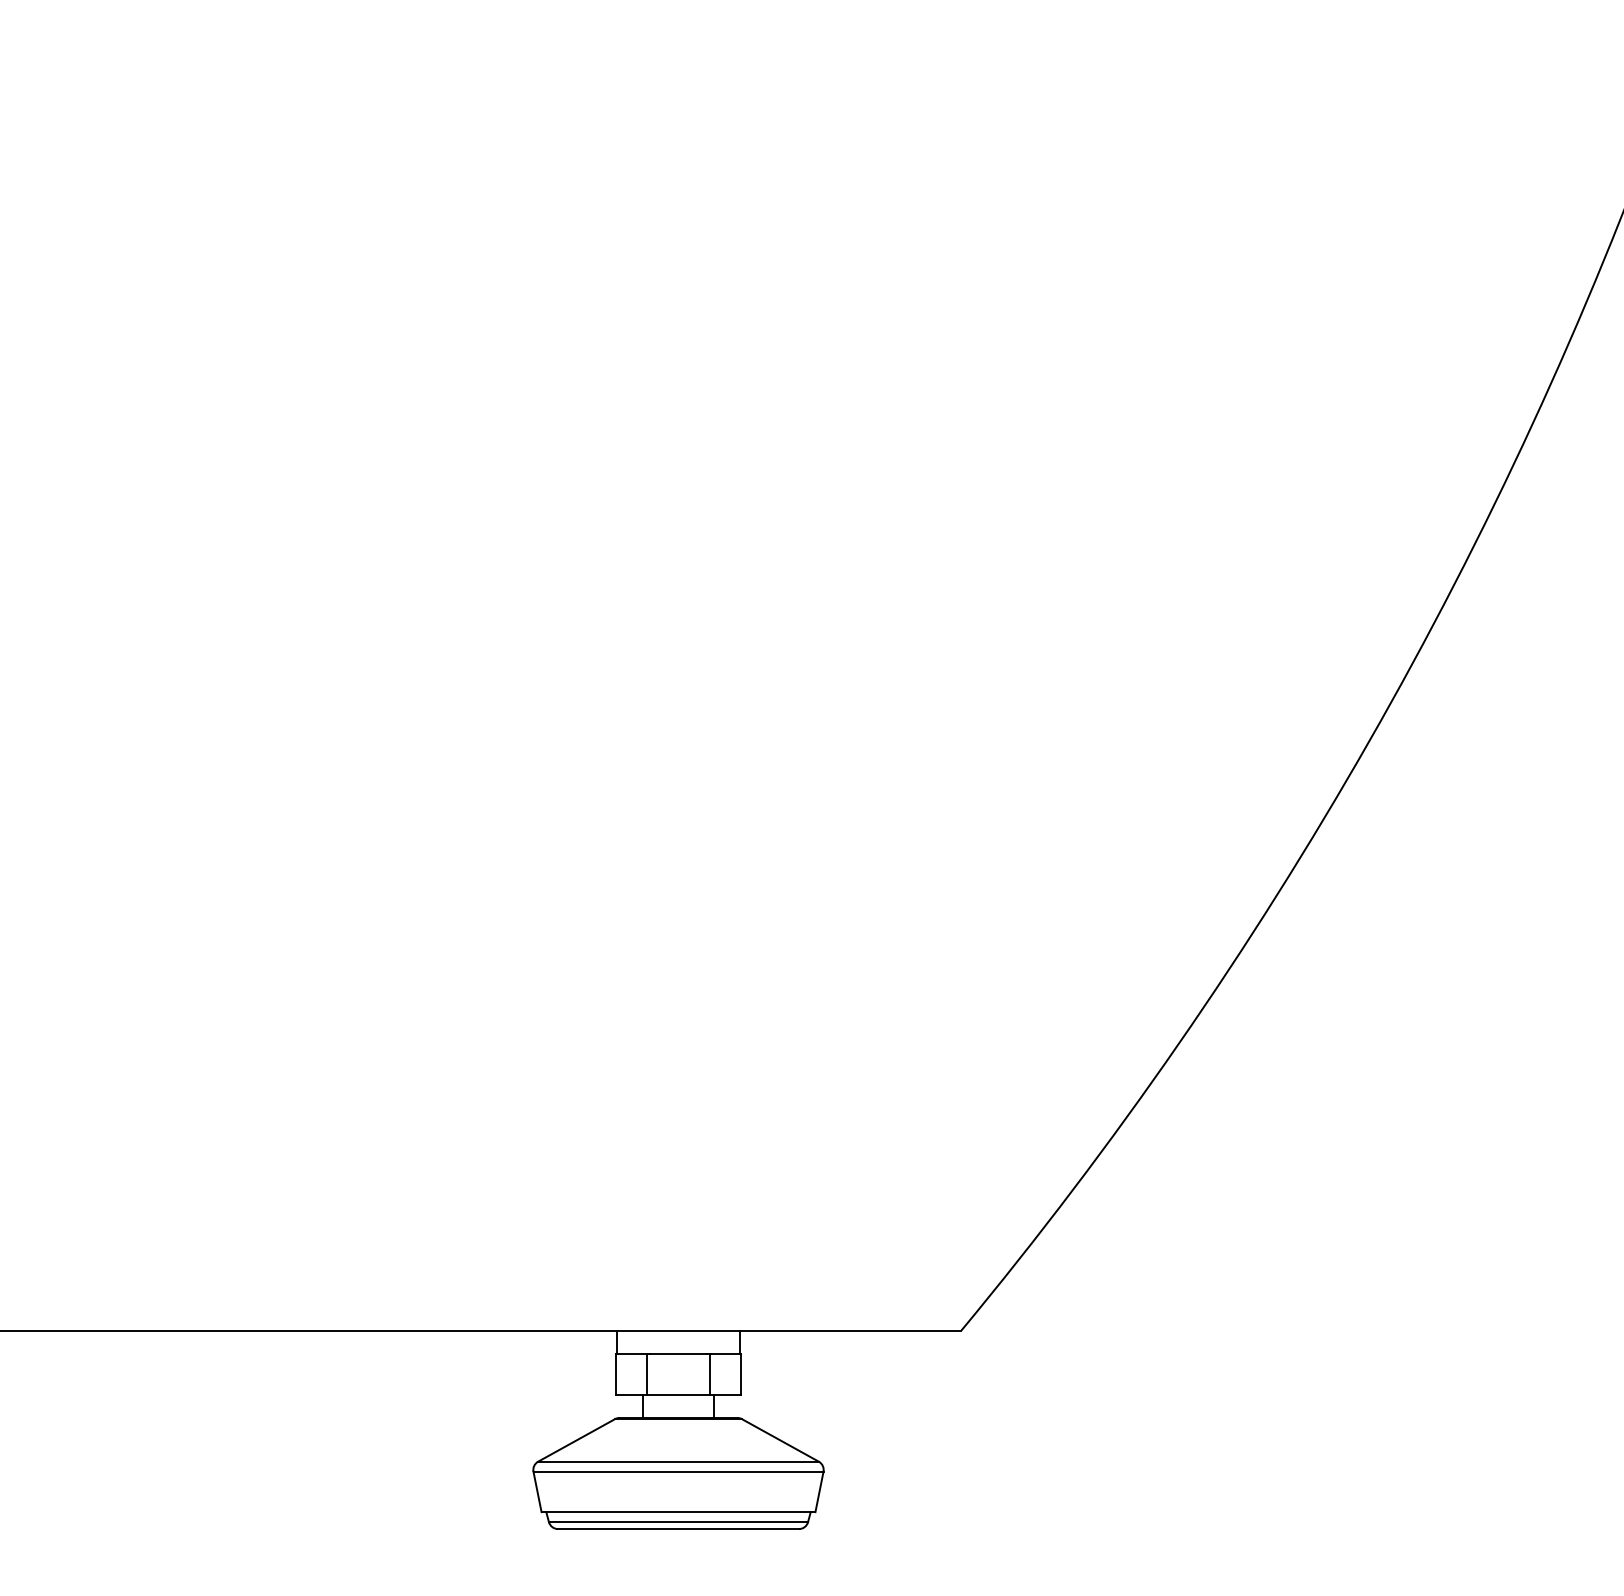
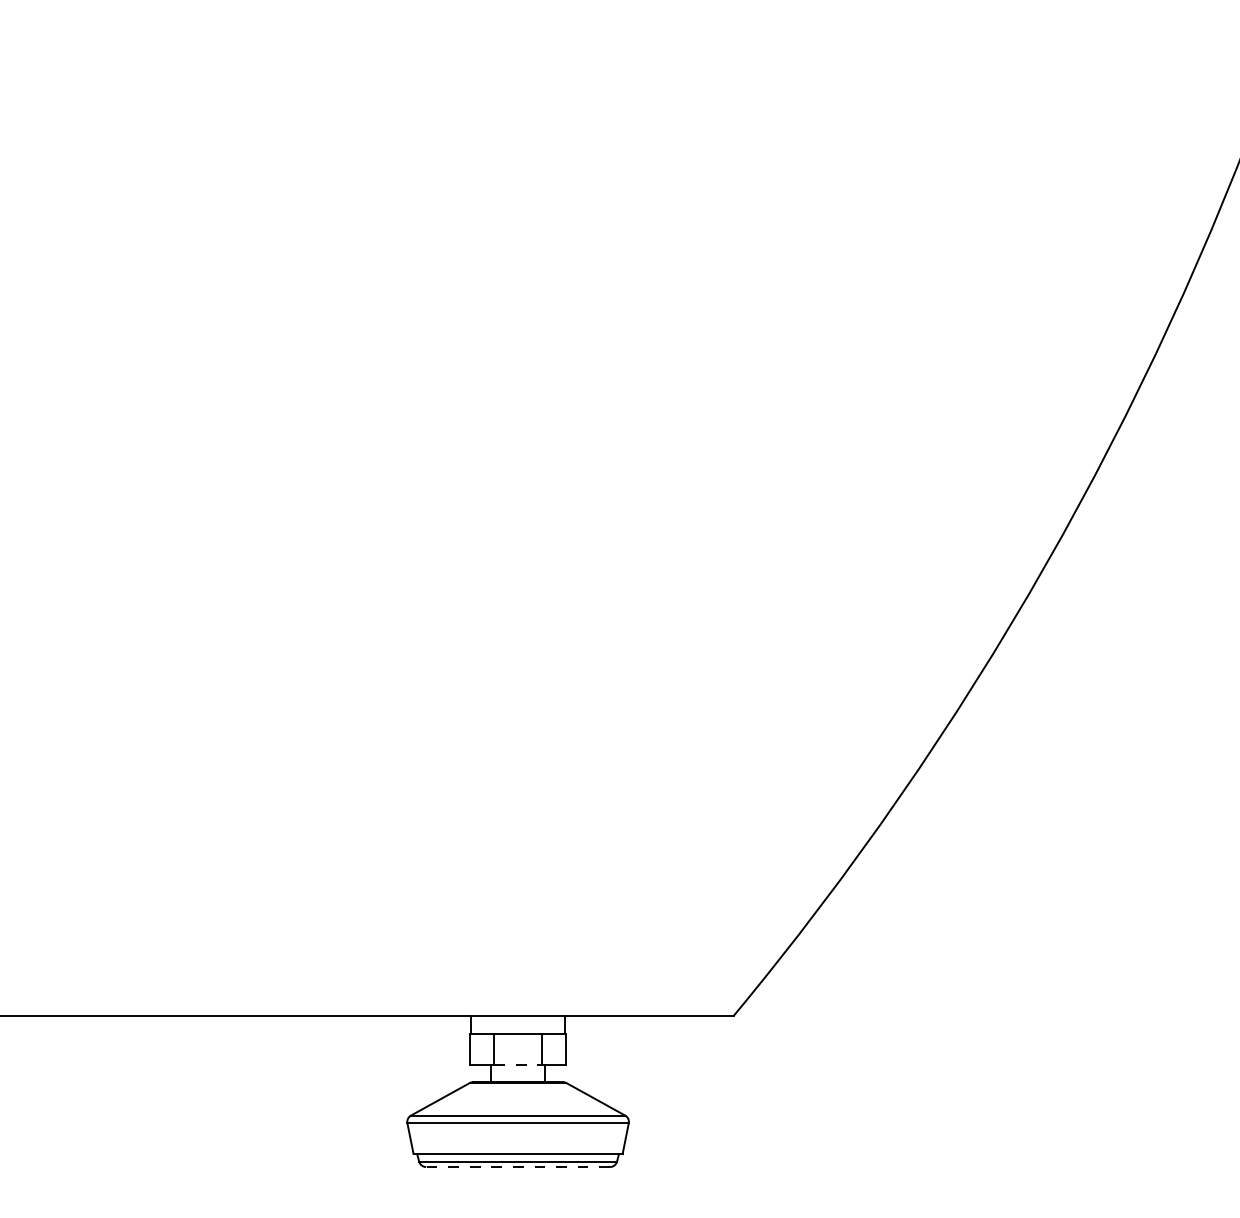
line: (679, 1394) -> (518, 1064), solid -> dashed
line: (679, 1529) -> (518, 1167), solid -> dashed

